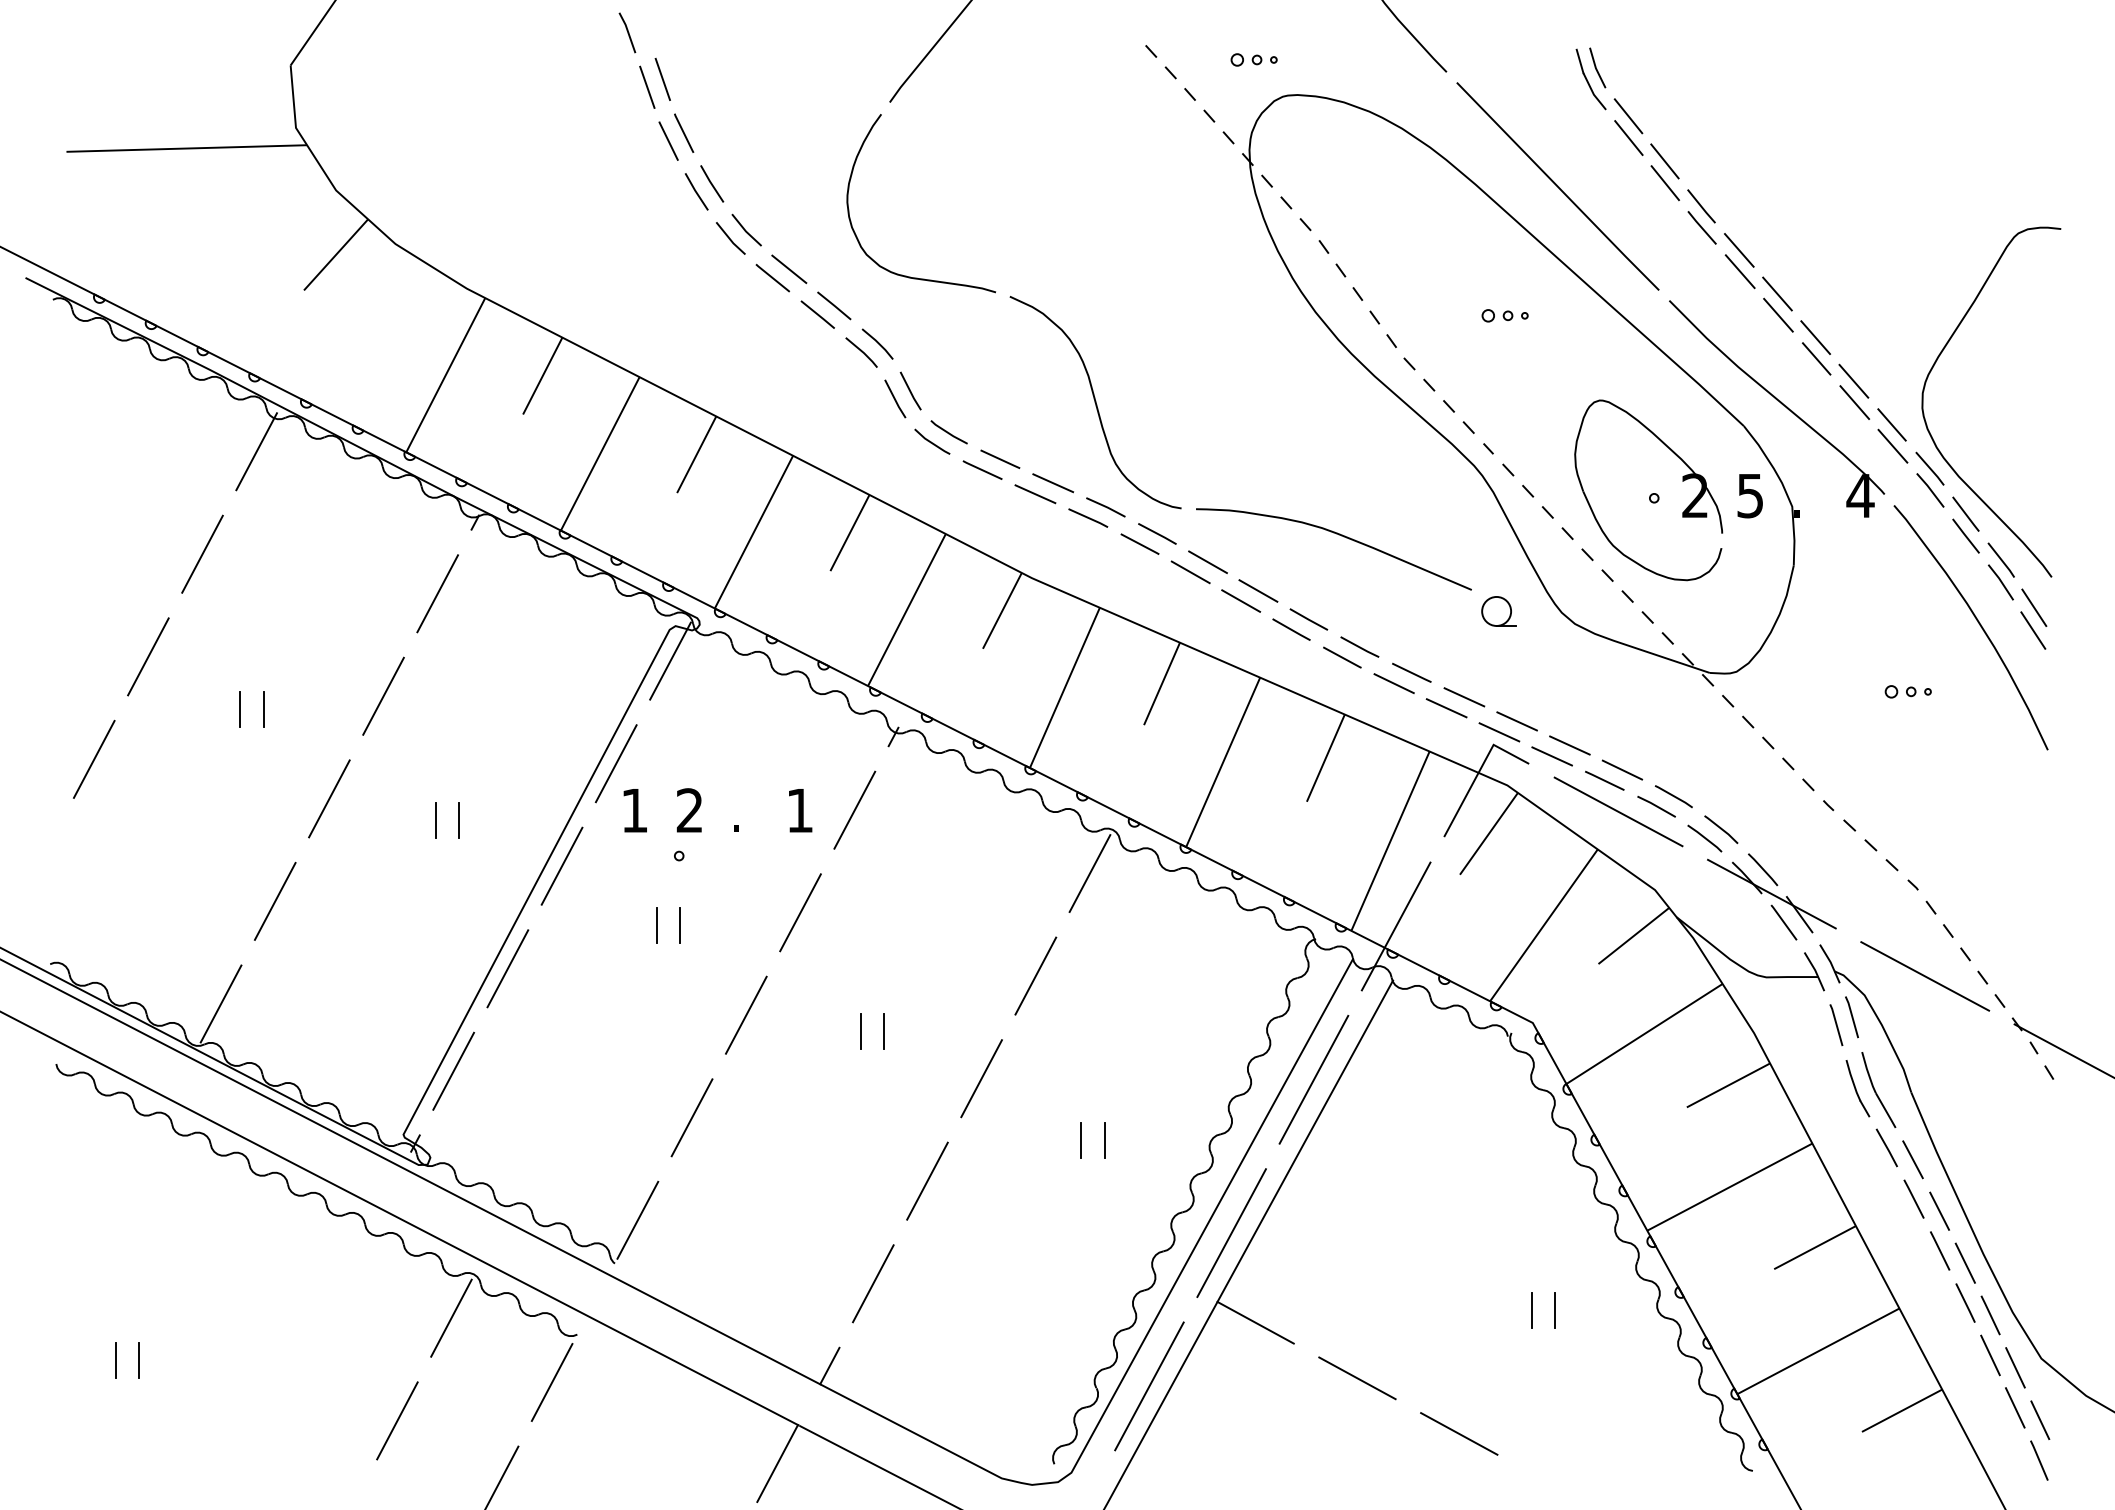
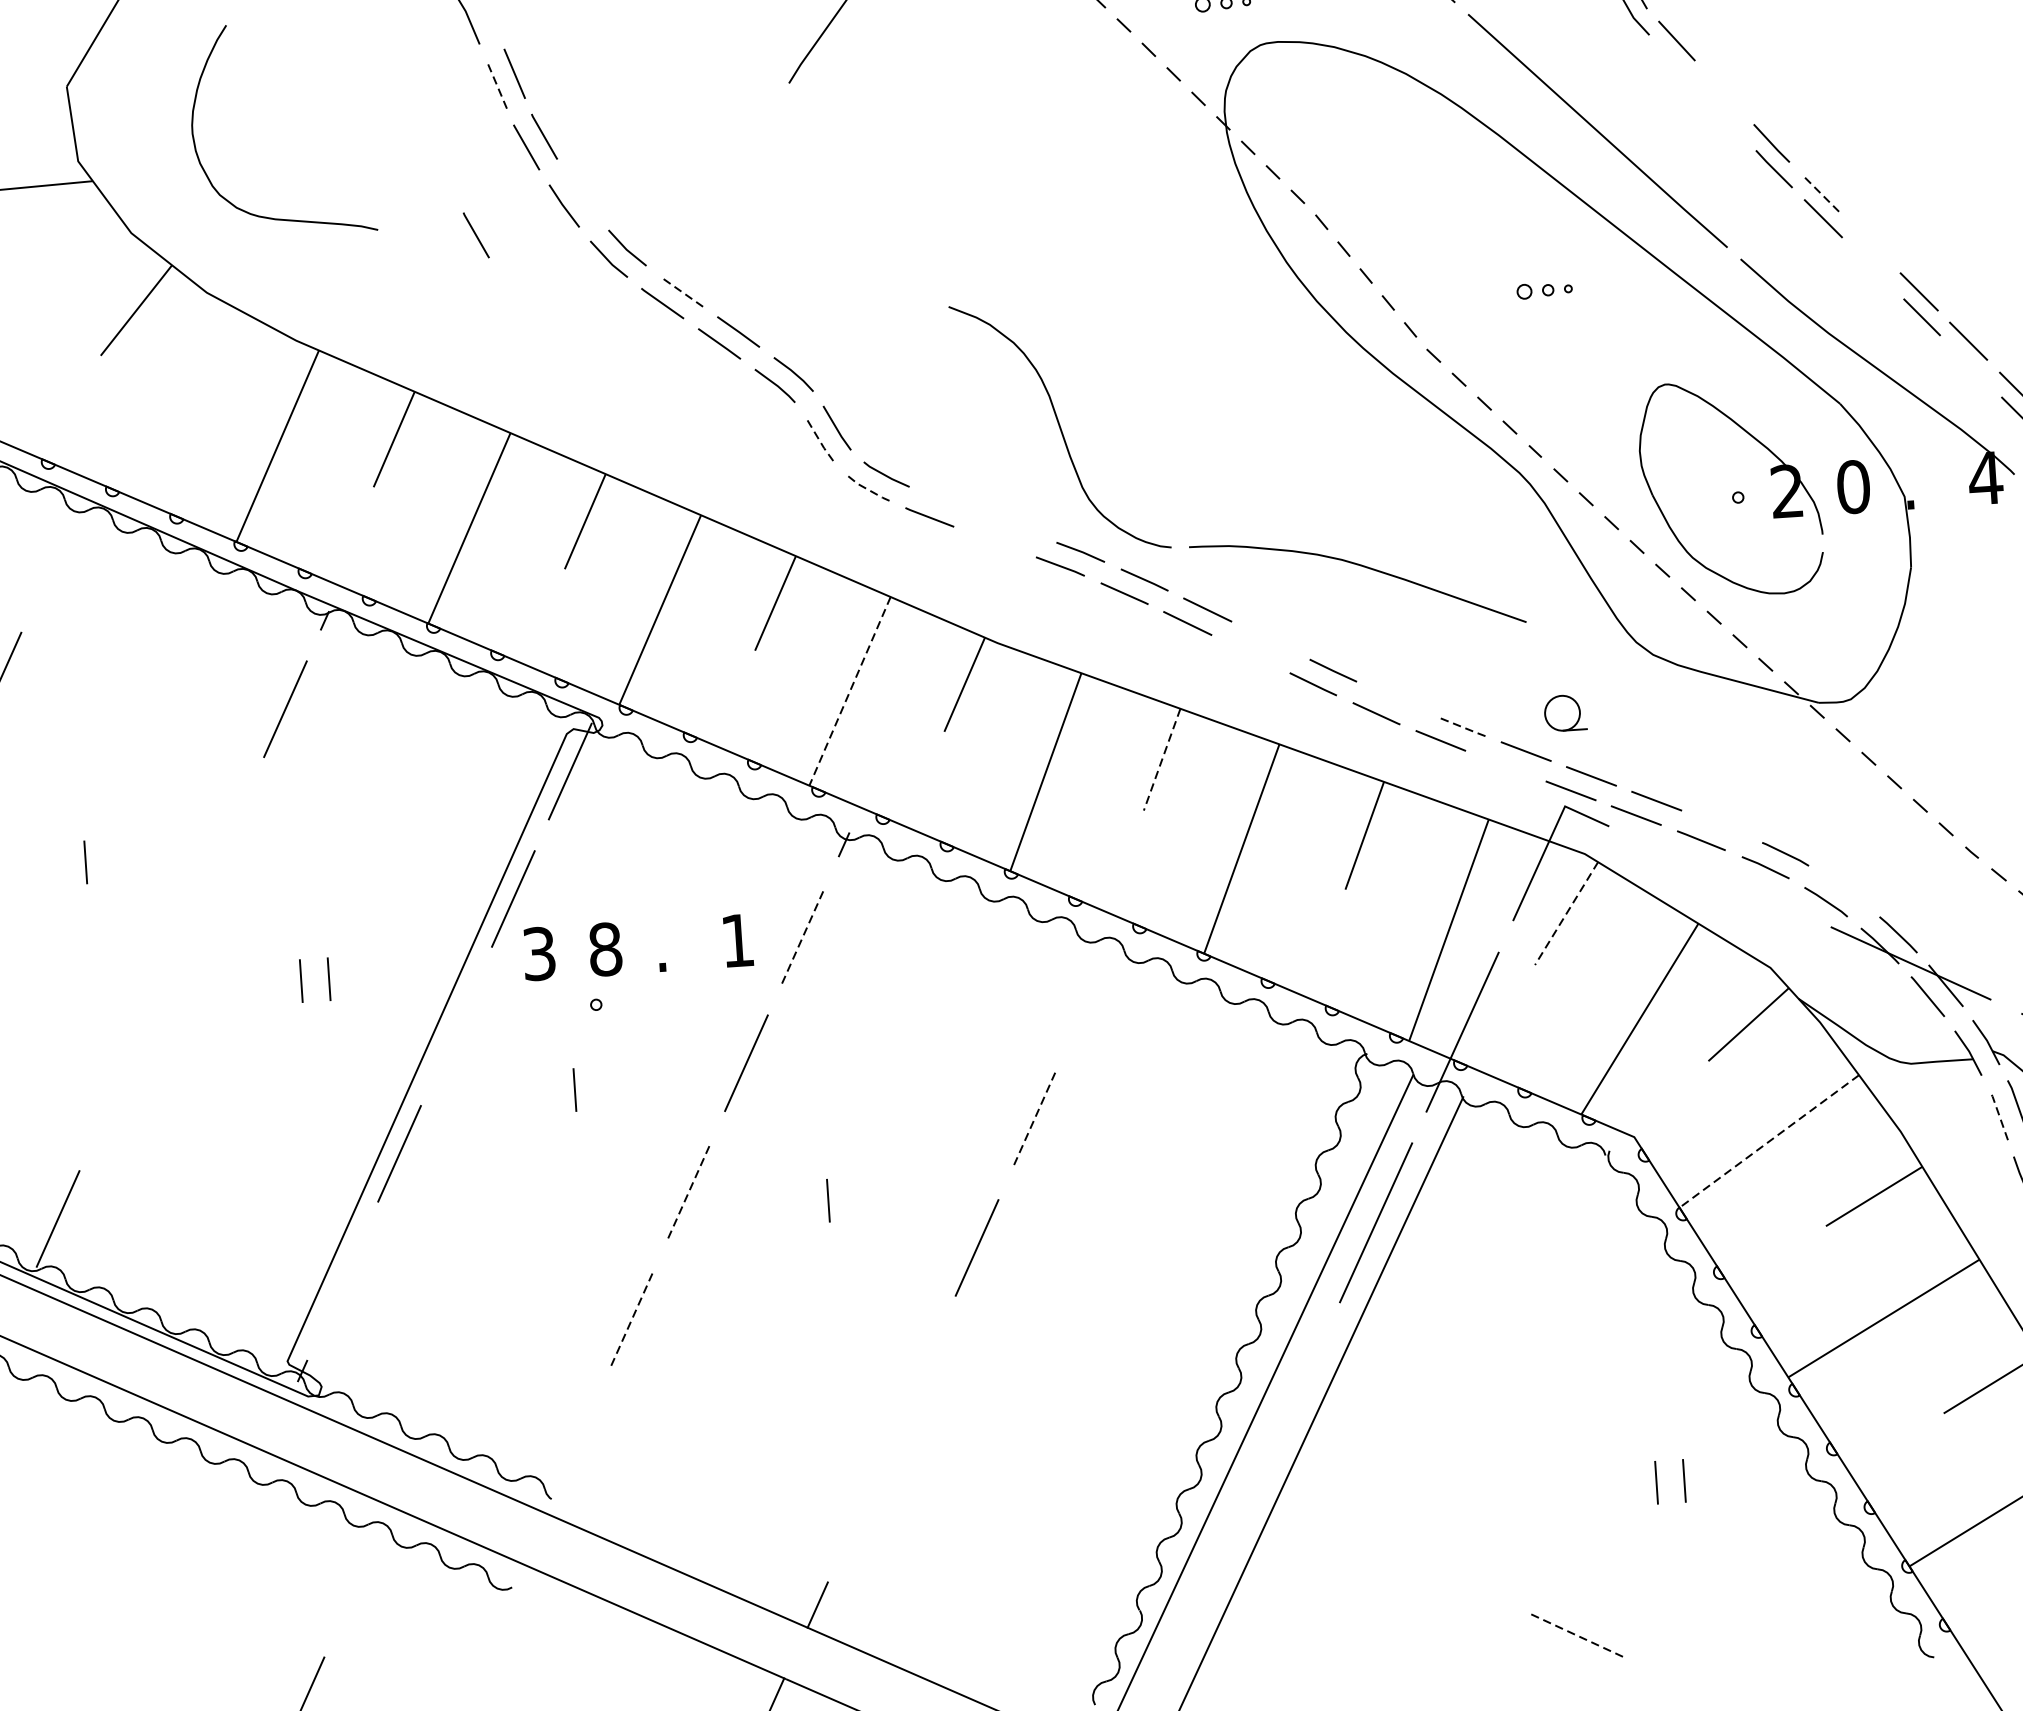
line: (647, 87) -> (496, 84), solid -> dashed
line: (1628, 137) -> (1678, 66), removed
line: (1664, 161) -> (1723, 92), removed
line: (712, 183) -> (582, 194), removed
line: (1664, 183) -> (1725, 118), removed
line: (622, 210) -> (476, 234), added
curve: (857, 236) -> (207, 173), moved
line: (1739, 250) -> (1820, 193), solid -> dashed
line: (789, 269) -> (681, 291), solid -> dashed
line: (1777, 293) -> (1869, 241), removed
line: (1778, 314) -> (1872, 267), removed
line: (895, 399) -> (819, 439), solid -> dashed
line: (1854, 402) -> (1971, 366), removed
line: (931, 442) -> (866, 488), solid -> dashed
line: (256, 451) -> (56, 552), removed
line: (1000, 458) -> (950, 501), removed
line: (1053, 483) -> (1015, 527), removed
line: (1035, 494) -> (995, 542), removed
text: (1750, 495) -> (1853, 486), 5 -> 0
line: (1258, 590) -> (1270, 639), removed
line: (1241, 600) -> (1250, 653), removed
line: (906, 610) -> (849, 691), solid -> dashed
part: (1498, 611) -> (1564, 713), moved
line: (1359, 646) -> (1396, 699), removed
line: (1412, 673) -> (1462, 727), solid -> dashed
line: (1162, 683) -> (1162, 759), solid -> dashed
line: (383, 695) -> (228, 835), removed
line: (1446, 708) -> (1505, 766), removed
line: (240, 709) -> (57, 863), removed
line: (1622, 769) -> (1721, 825), removed
line: (329, 798) -> (171, 963), removed
line: (855, 809) -> (804, 934), solid -> dashed
text: (634, 810) -> (538, 953), 1 -> 3
text: (689, 810) -> (605, 949), 2 -> 8
line: (1618, 811) -> (1720, 876), removed
line: (1721, 829) -> (1845, 889), removed
line: (1488, 834) -> (1566, 914), solid -> dashed
line: (561, 865) -> (455, 1025), removed
line: (1089, 873) -> (1090, 993), removed
line: (274, 900) -> (113, 1090), removed
line: (680, 925) -> (603, 1088), removed
line: (1035, 976) -> (1033, 1121), solid -> dashed
line: (746, 1014) -> (689, 1189), solid -> dashed
line: (1836, 1024) -> (1998, 1114), solid -> dashed
line: (884, 1030) -> (856, 1197), removed
line: (1644, 1033) -> (1769, 1140), solid -> dashed
line: (453, 1070) -> (342, 1280), removed
line: (692, 1117) -> (633, 1317), solid -> dashed
line: (1081, 1139) -> (1101, 1313), removed
line: (1104, 1139) -> (1129, 1311), removed
line: (927, 1180) -> (920, 1374), removed
line: (637, 1219) -> (575, 1444), removed
line: (1231, 1232) -> (1289, 1412), removed
line: (873, 1283) -> (863, 1502), removed
line: (451, 1317) -> (359, 1576), removed
line: (1255, 1322) -> (1325, 1518), removed
line: (1357, 1378) -> (1452, 1577), removed
line: (551, 1382) -> (484, 1646), removed
line: (1149, 1386) -> (1203, 1604), removed
line: (1459, 1434) -> (1579, 1637), solid -> dashed

